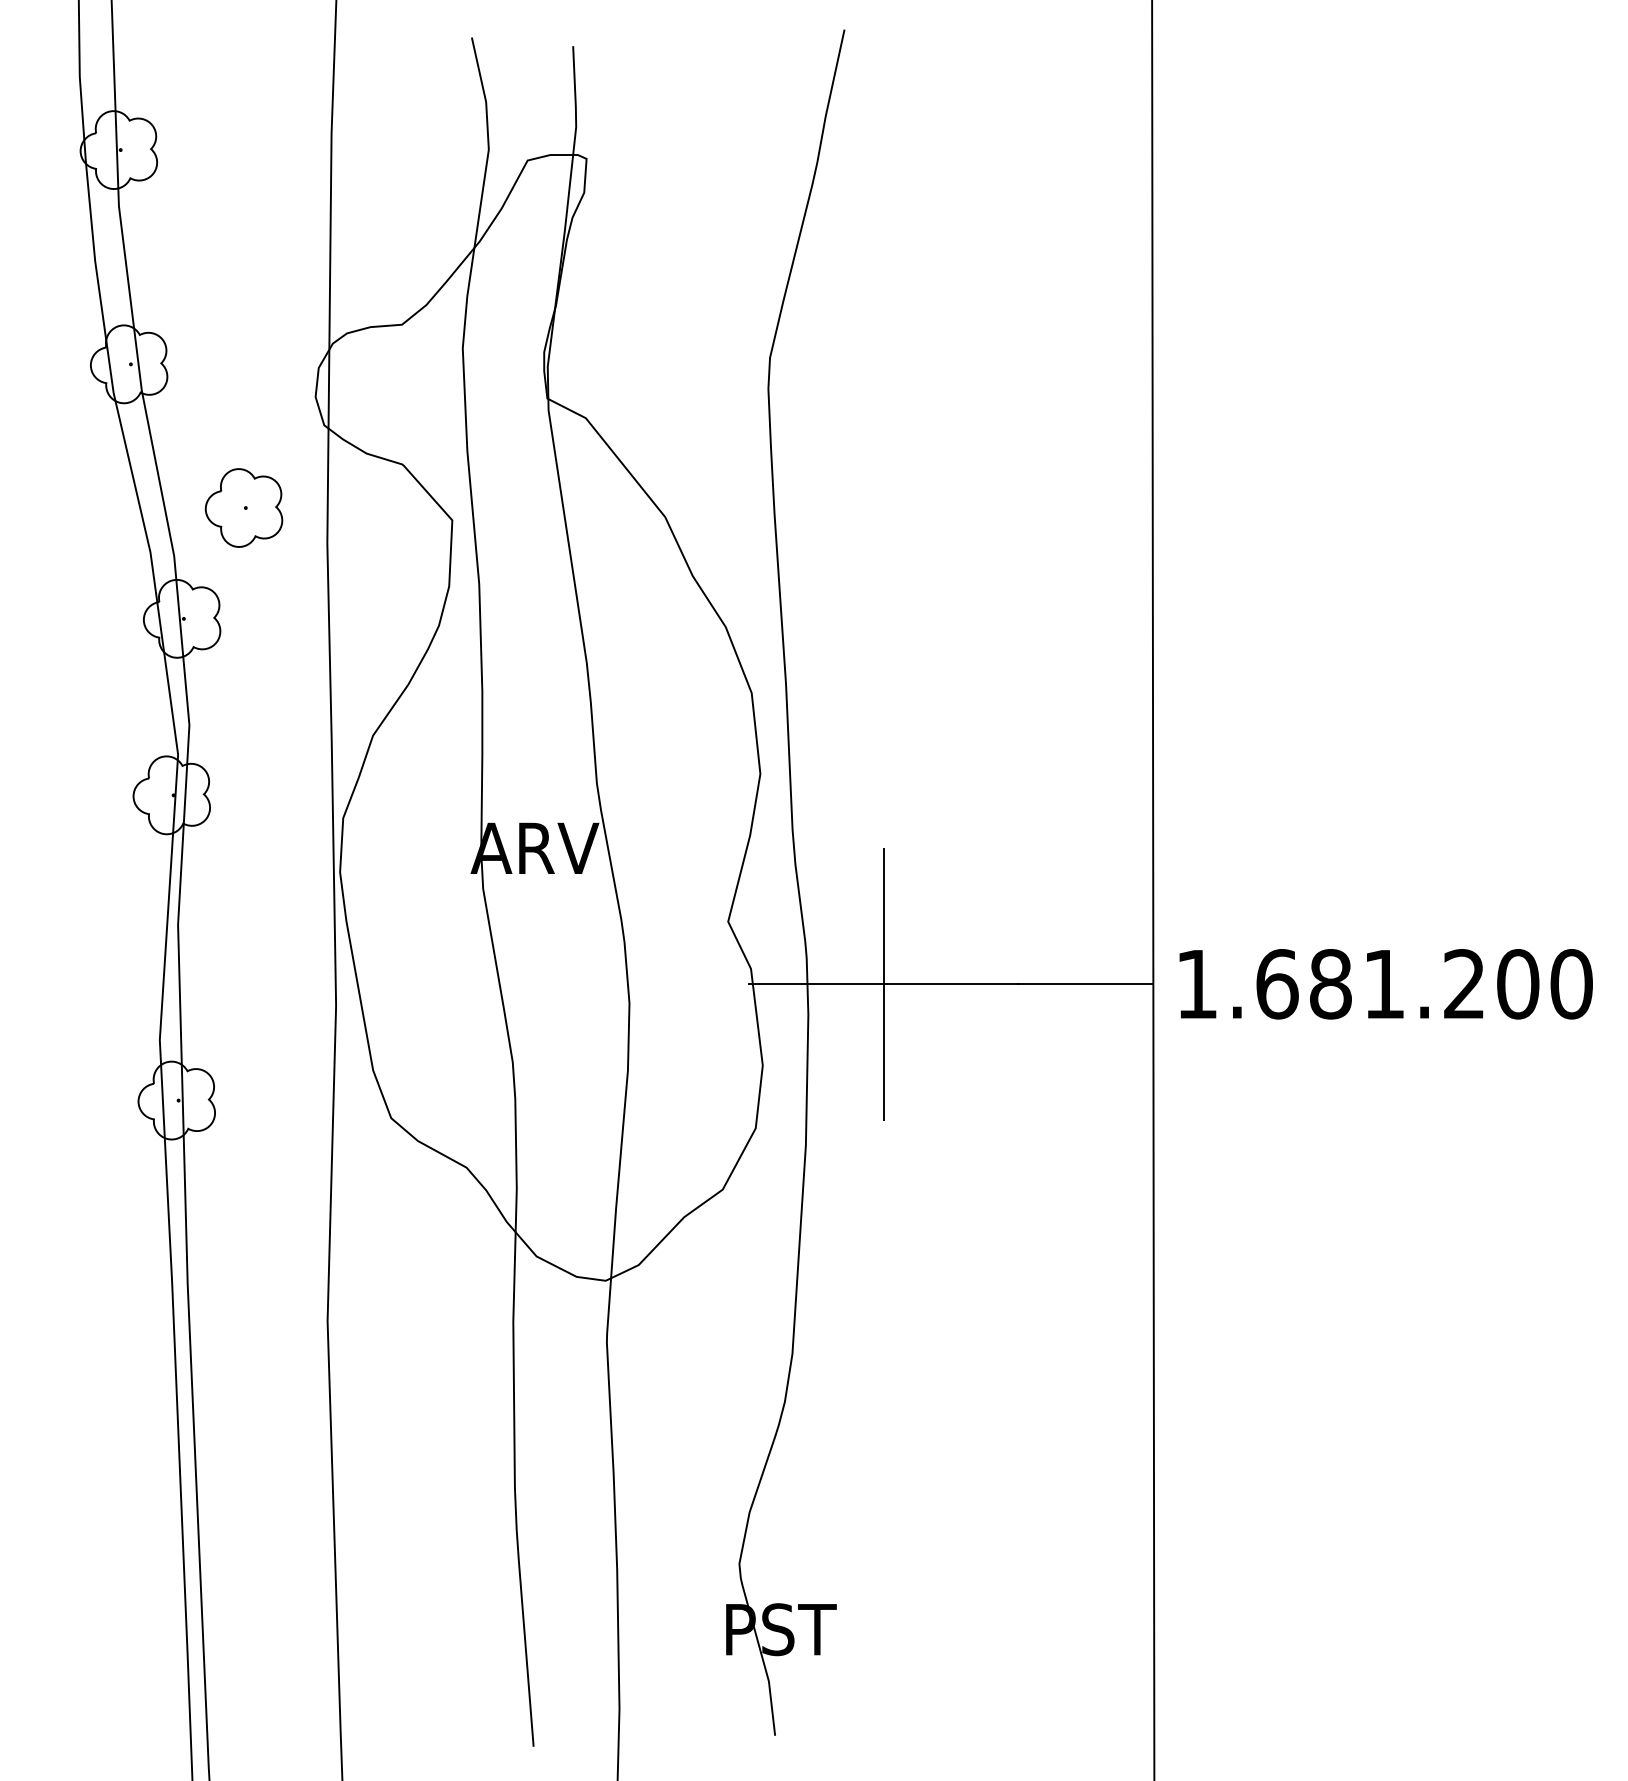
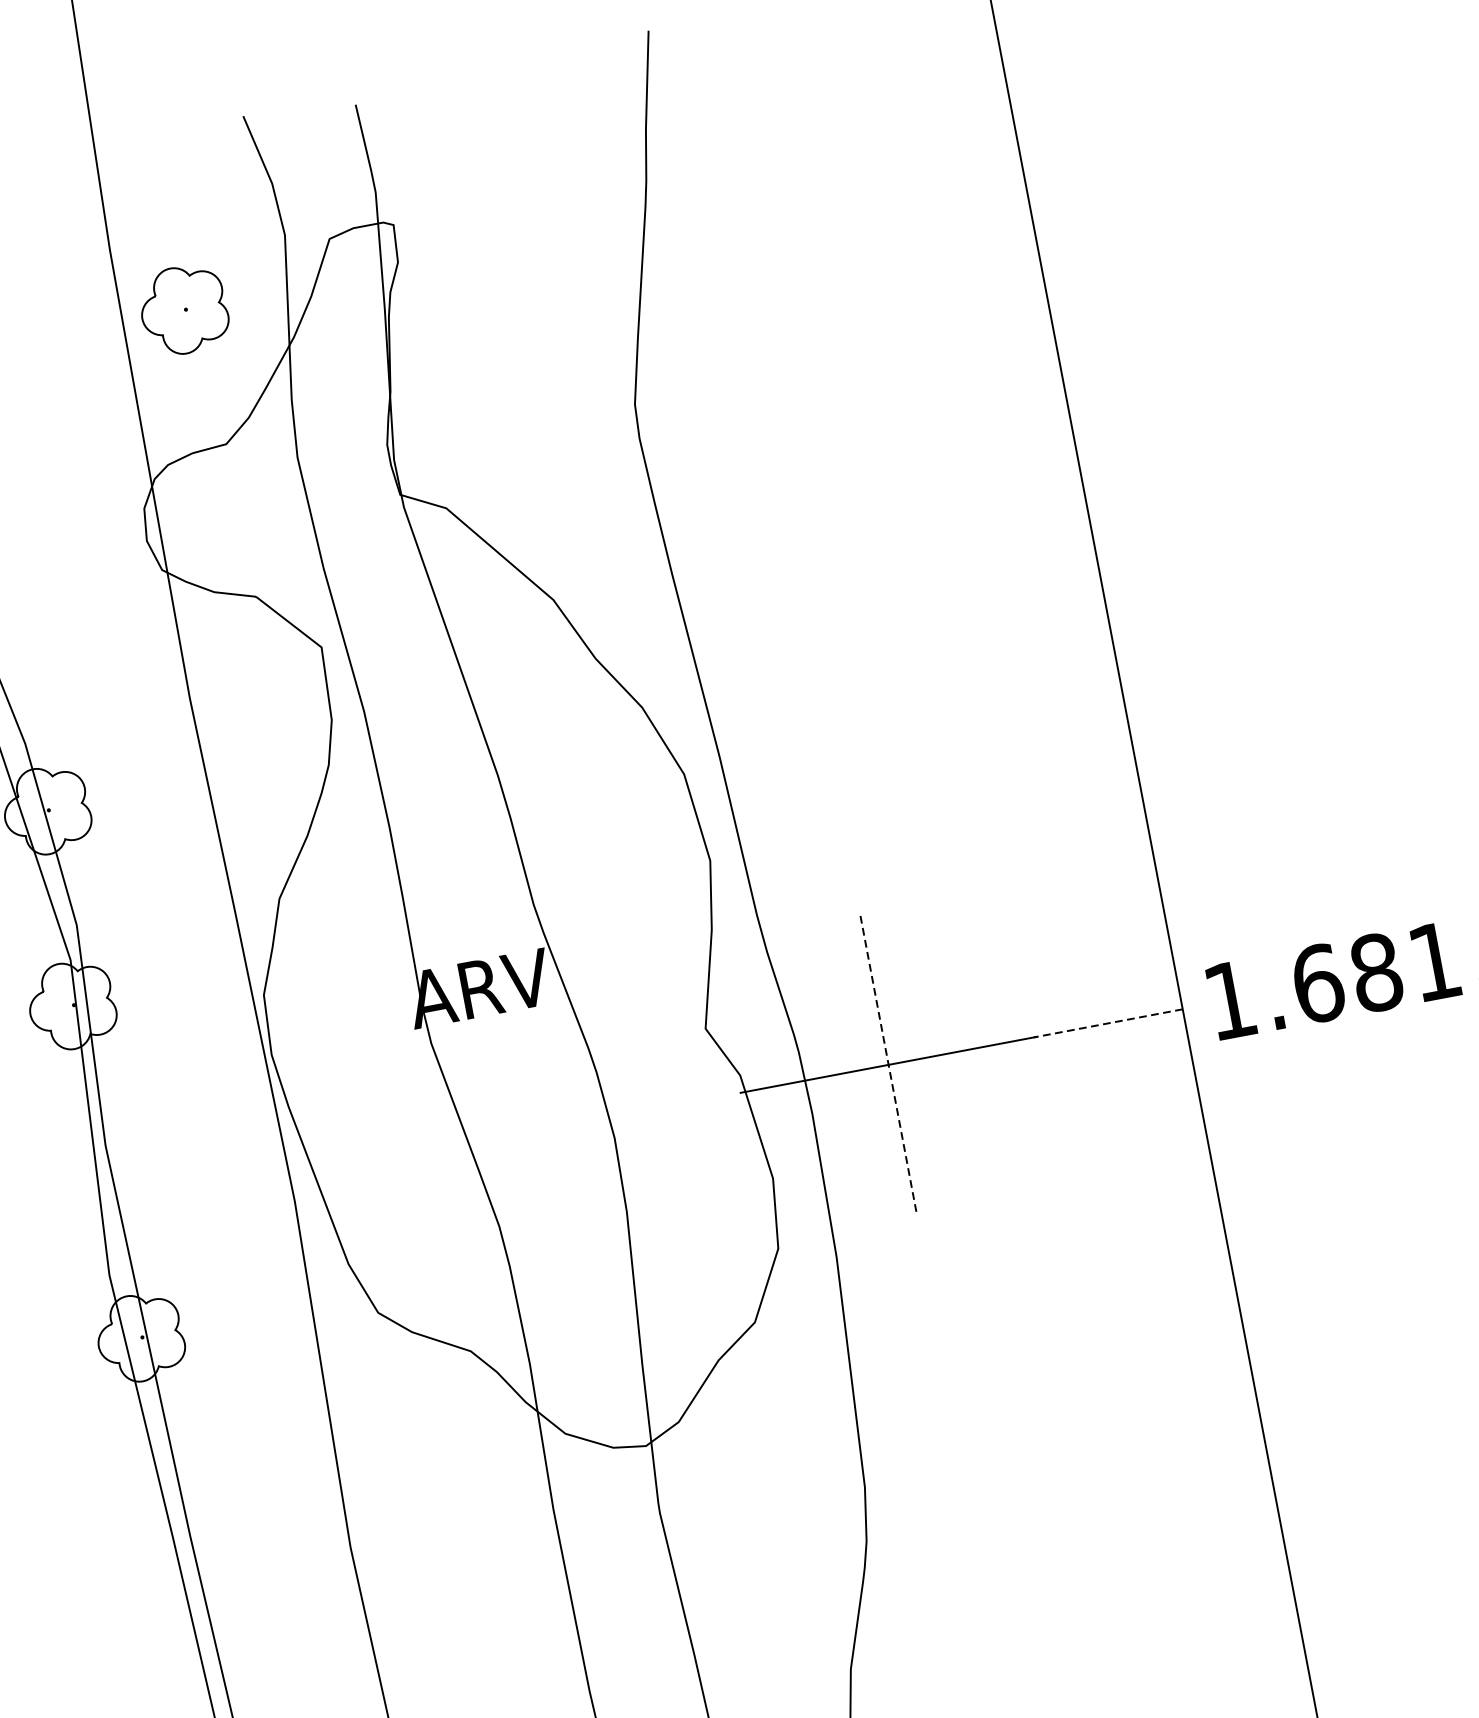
part: (243, 507) -> (183, 309), moved
line: (883, 984) -> (888, 1065), solid -> dashed
line: (1084, 984) -> (1107, 1023), solid -> dashed

